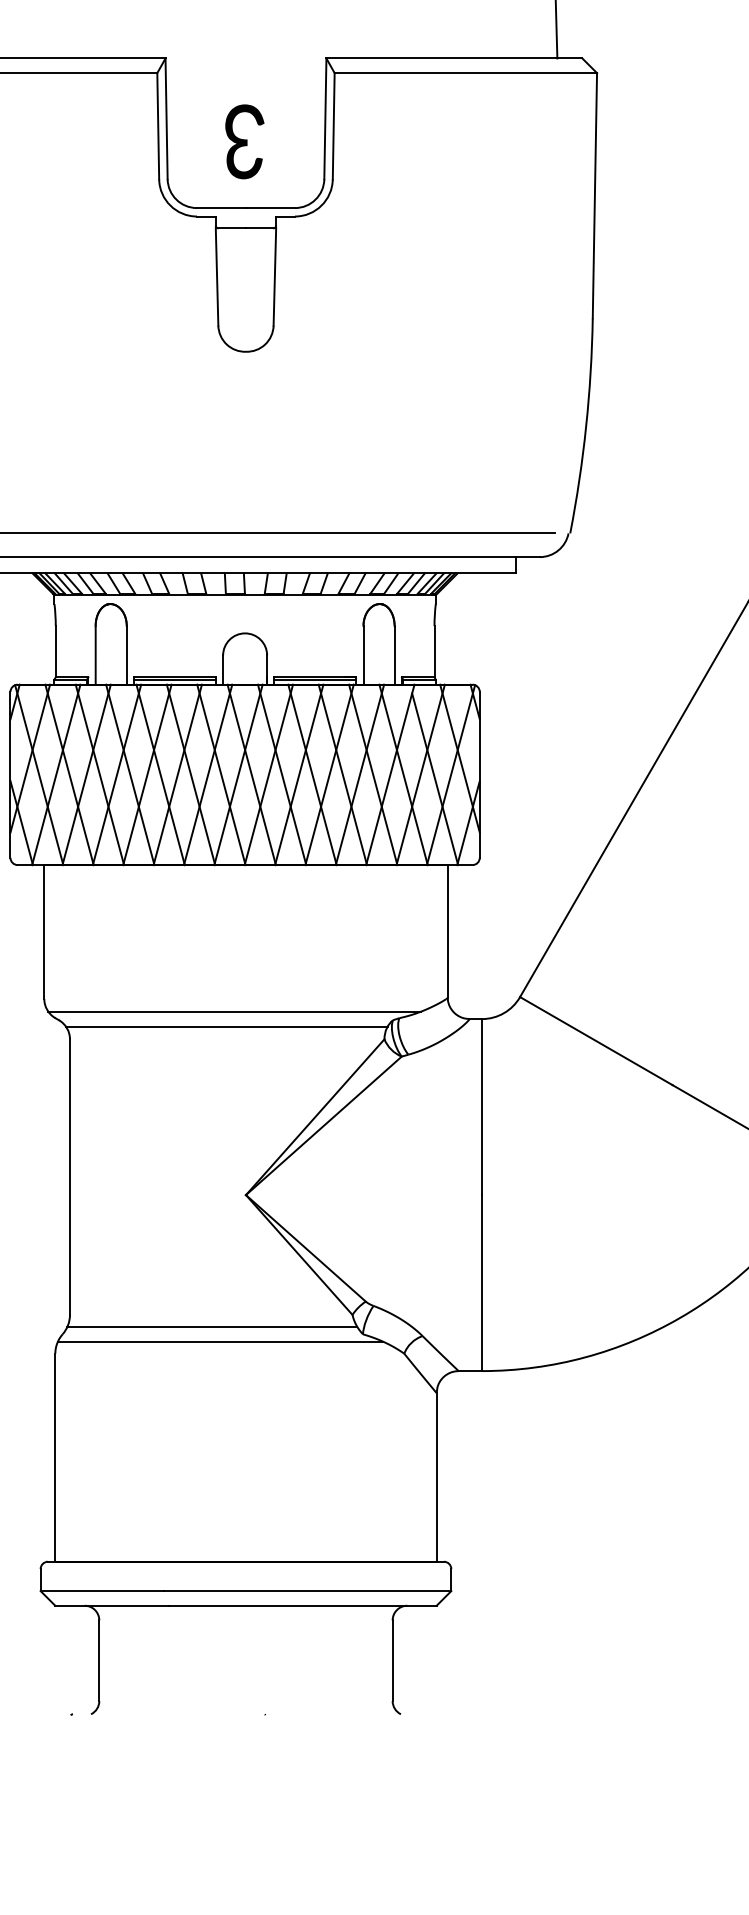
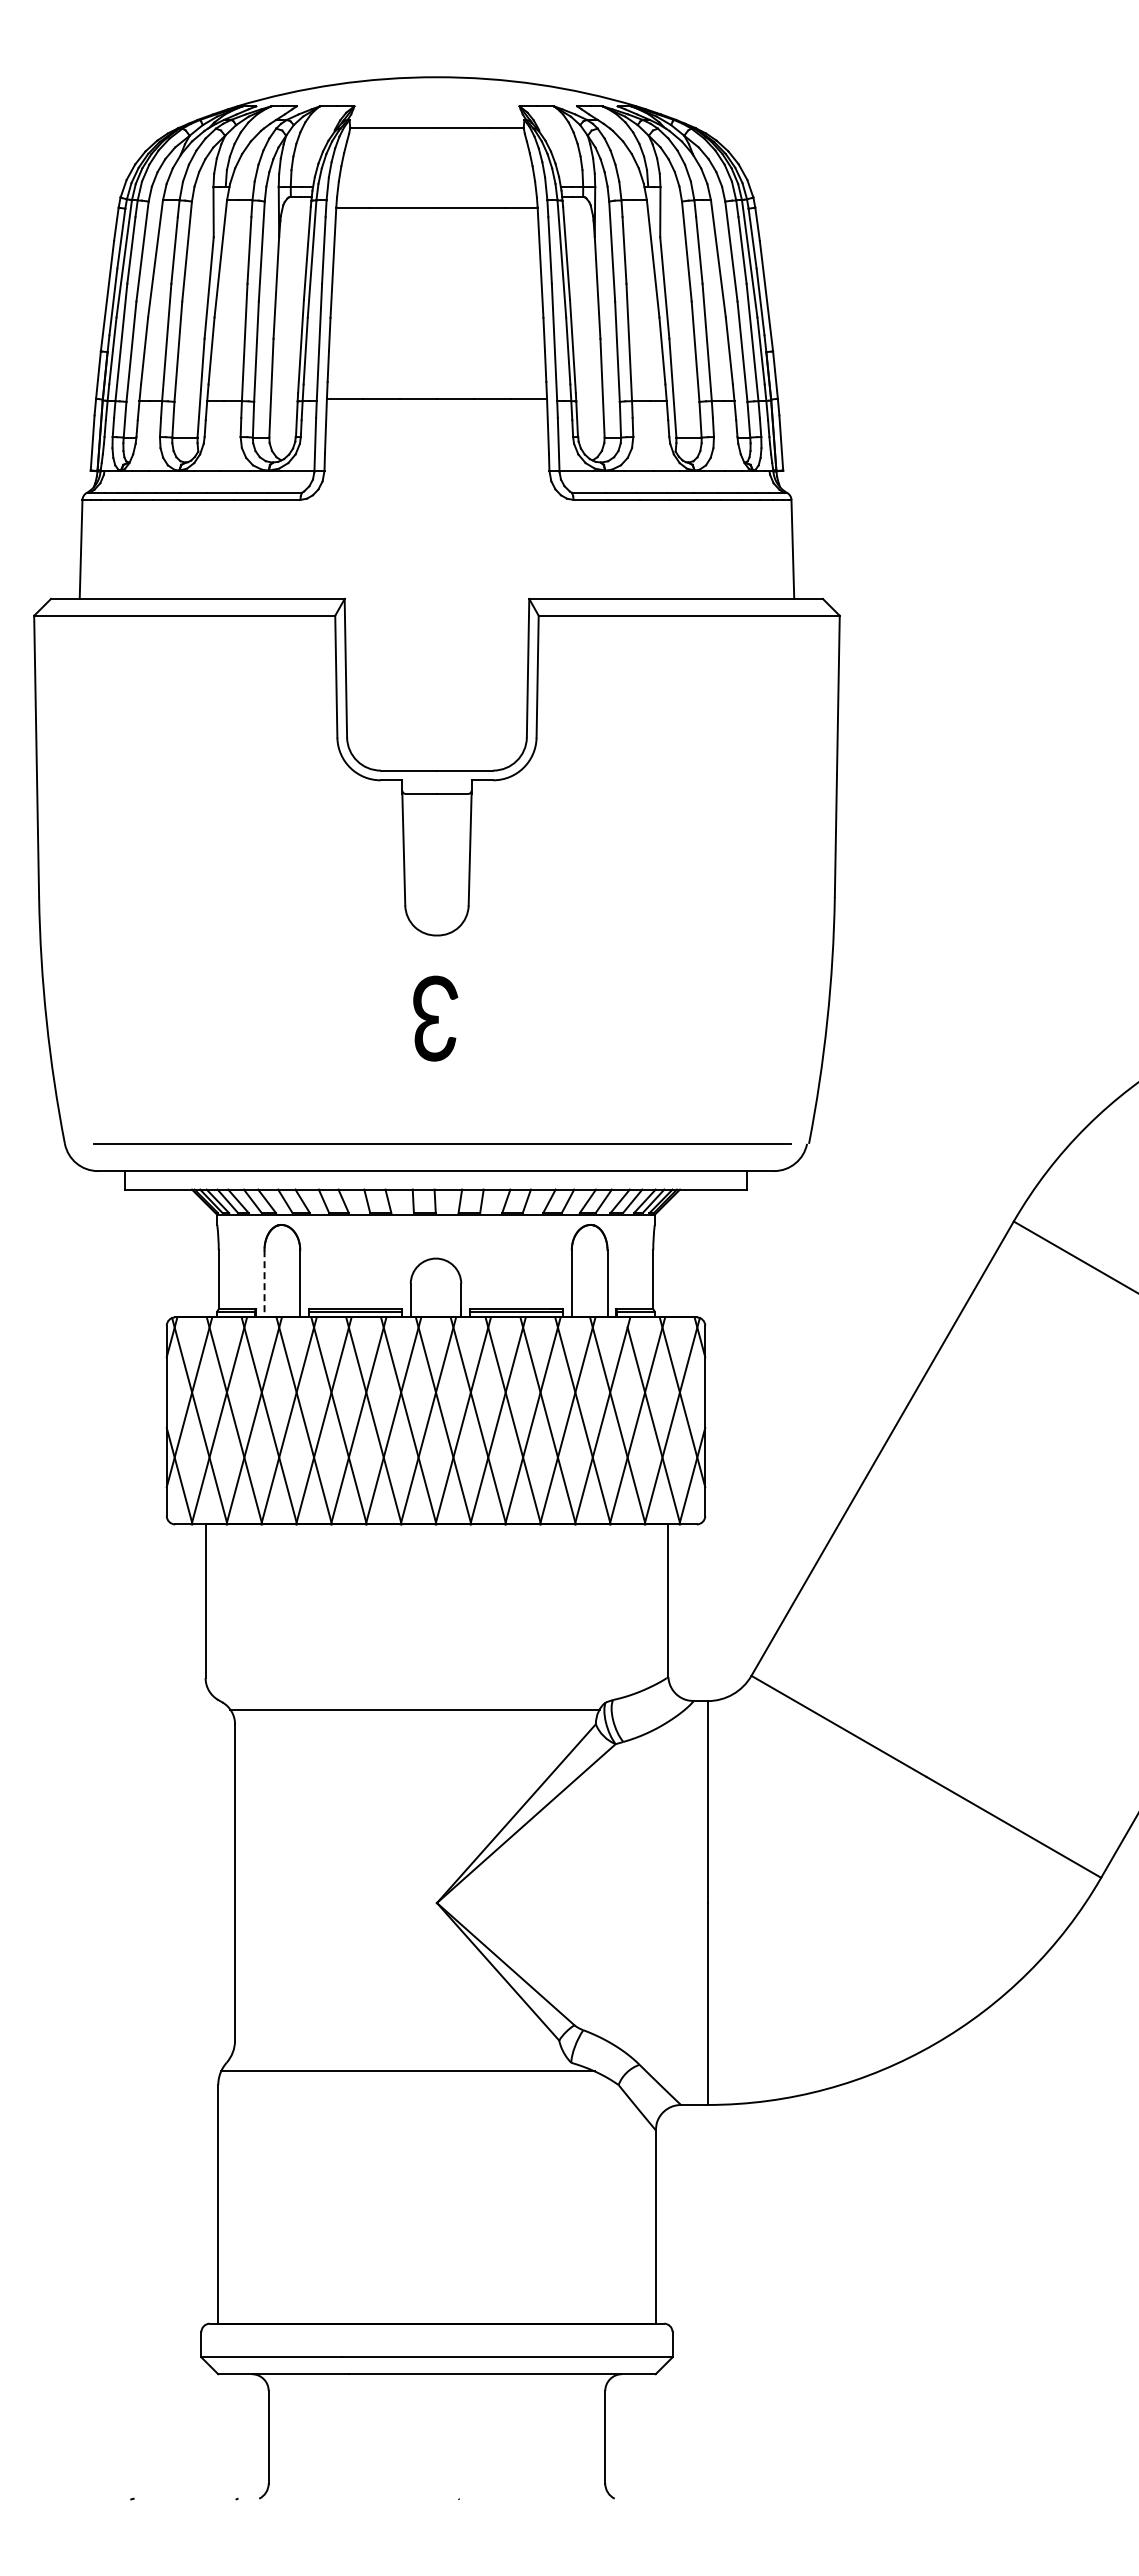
text: (244, 141) -> (435, 1018), moved
line: (95, 655) -> (264, 1283), solid -> dashed
line: (234, 1011) -> (423, 1692), removed
line: (212, 1327) -> (398, 2054), removed

